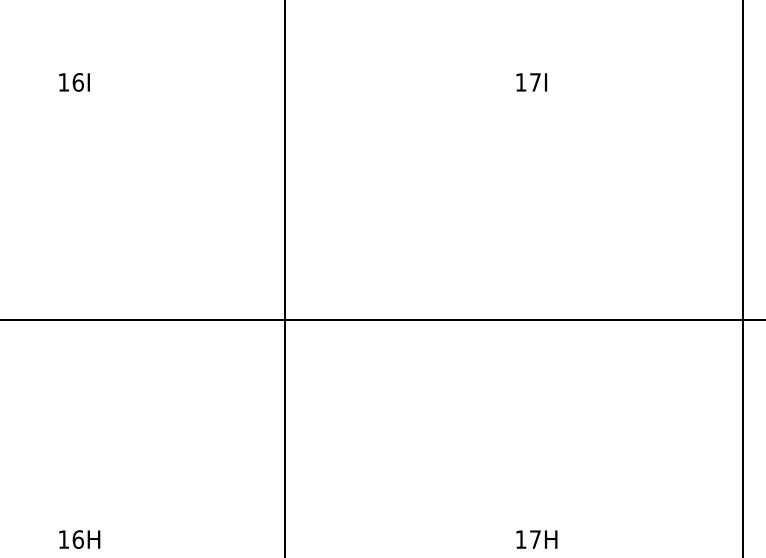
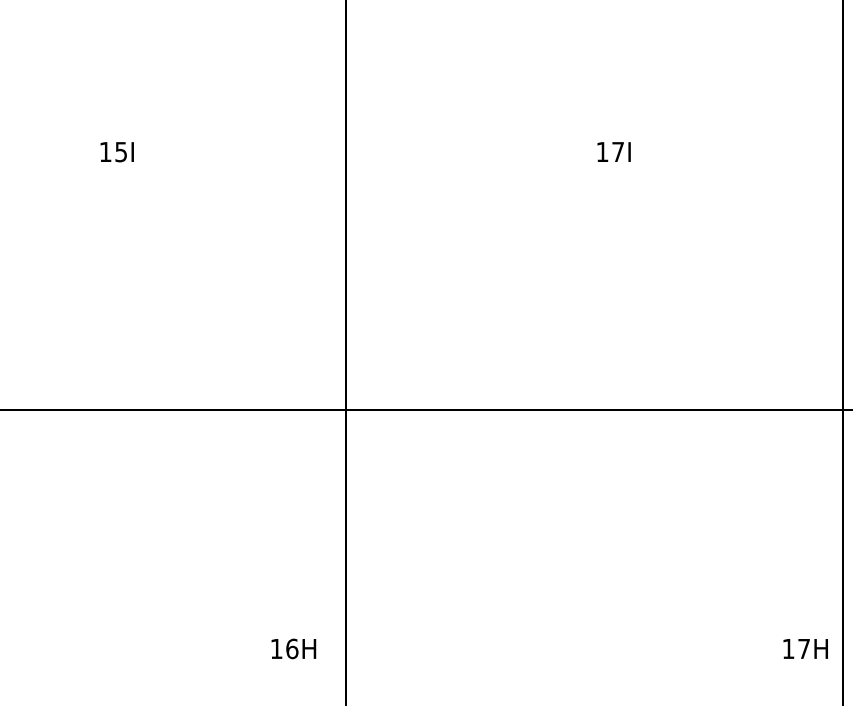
text: (78, 81) -> (121, 151), 16I -> 15I
text: (79, 539) -> (293, 648), moved
text: (536, 539) -> (805, 648), moved

